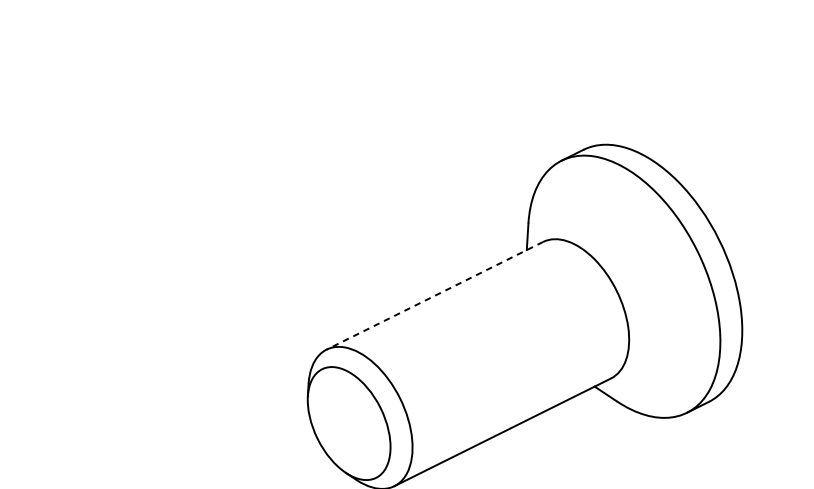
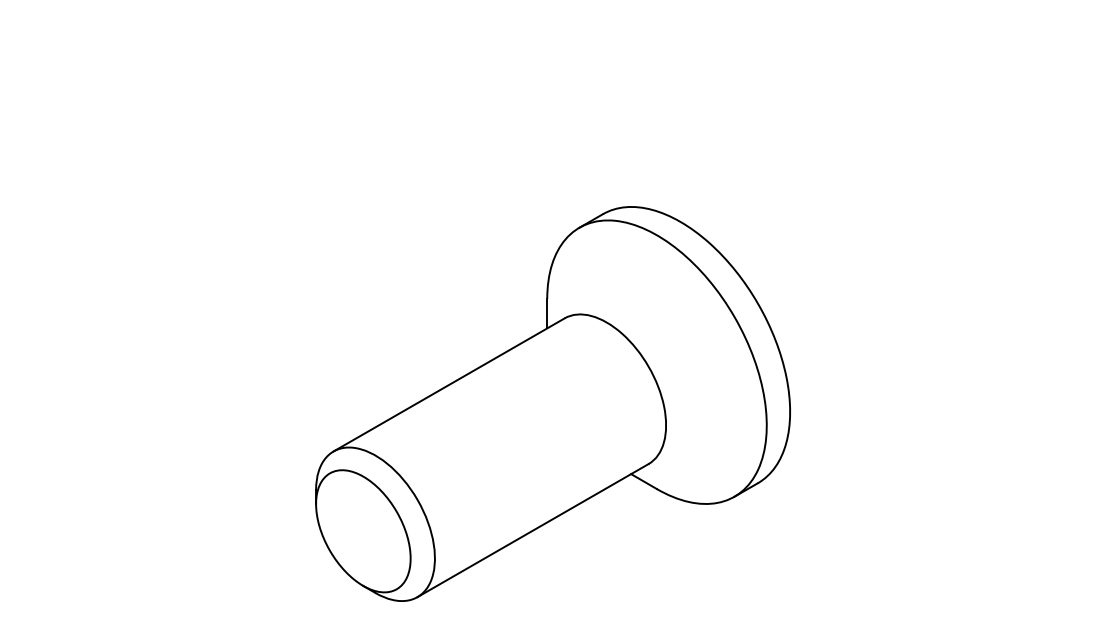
line: (434, 296) -> (448, 385), dashed -> solid

